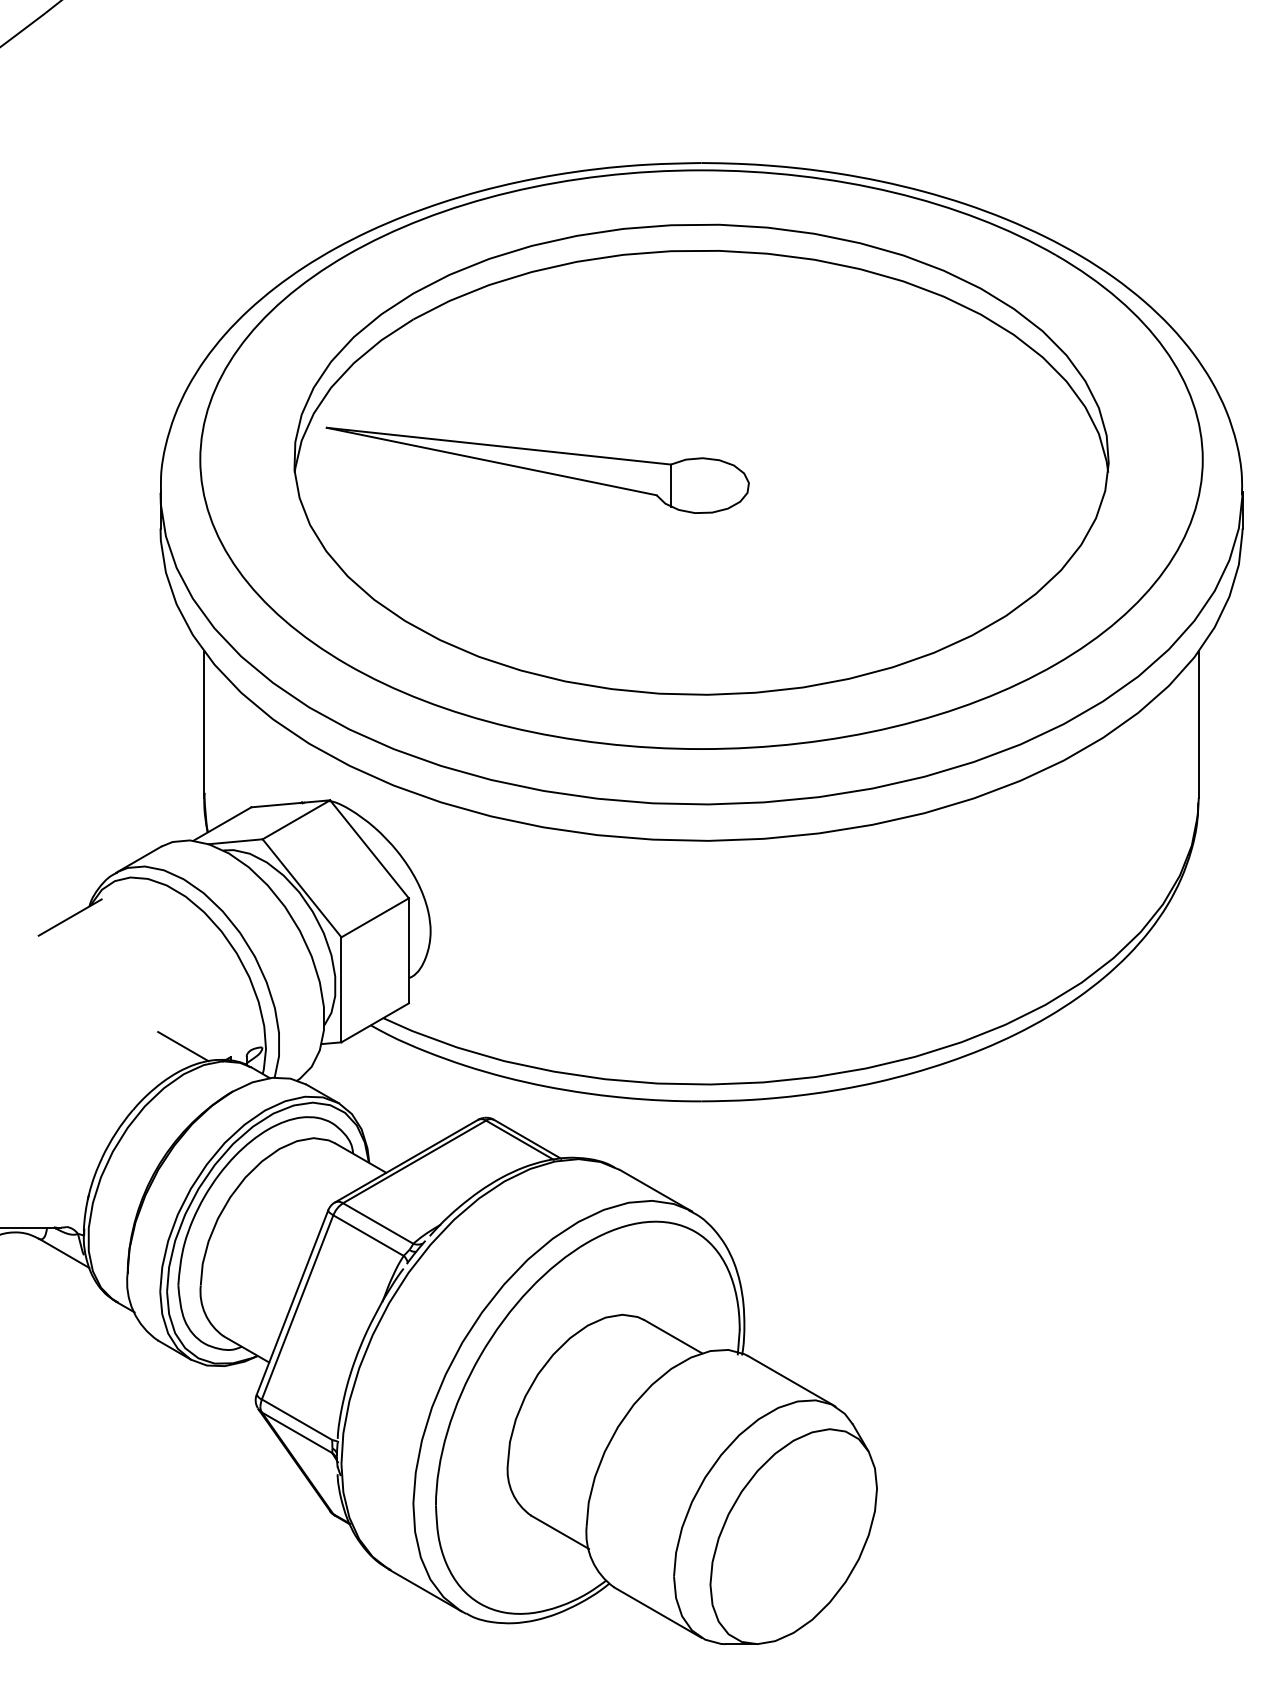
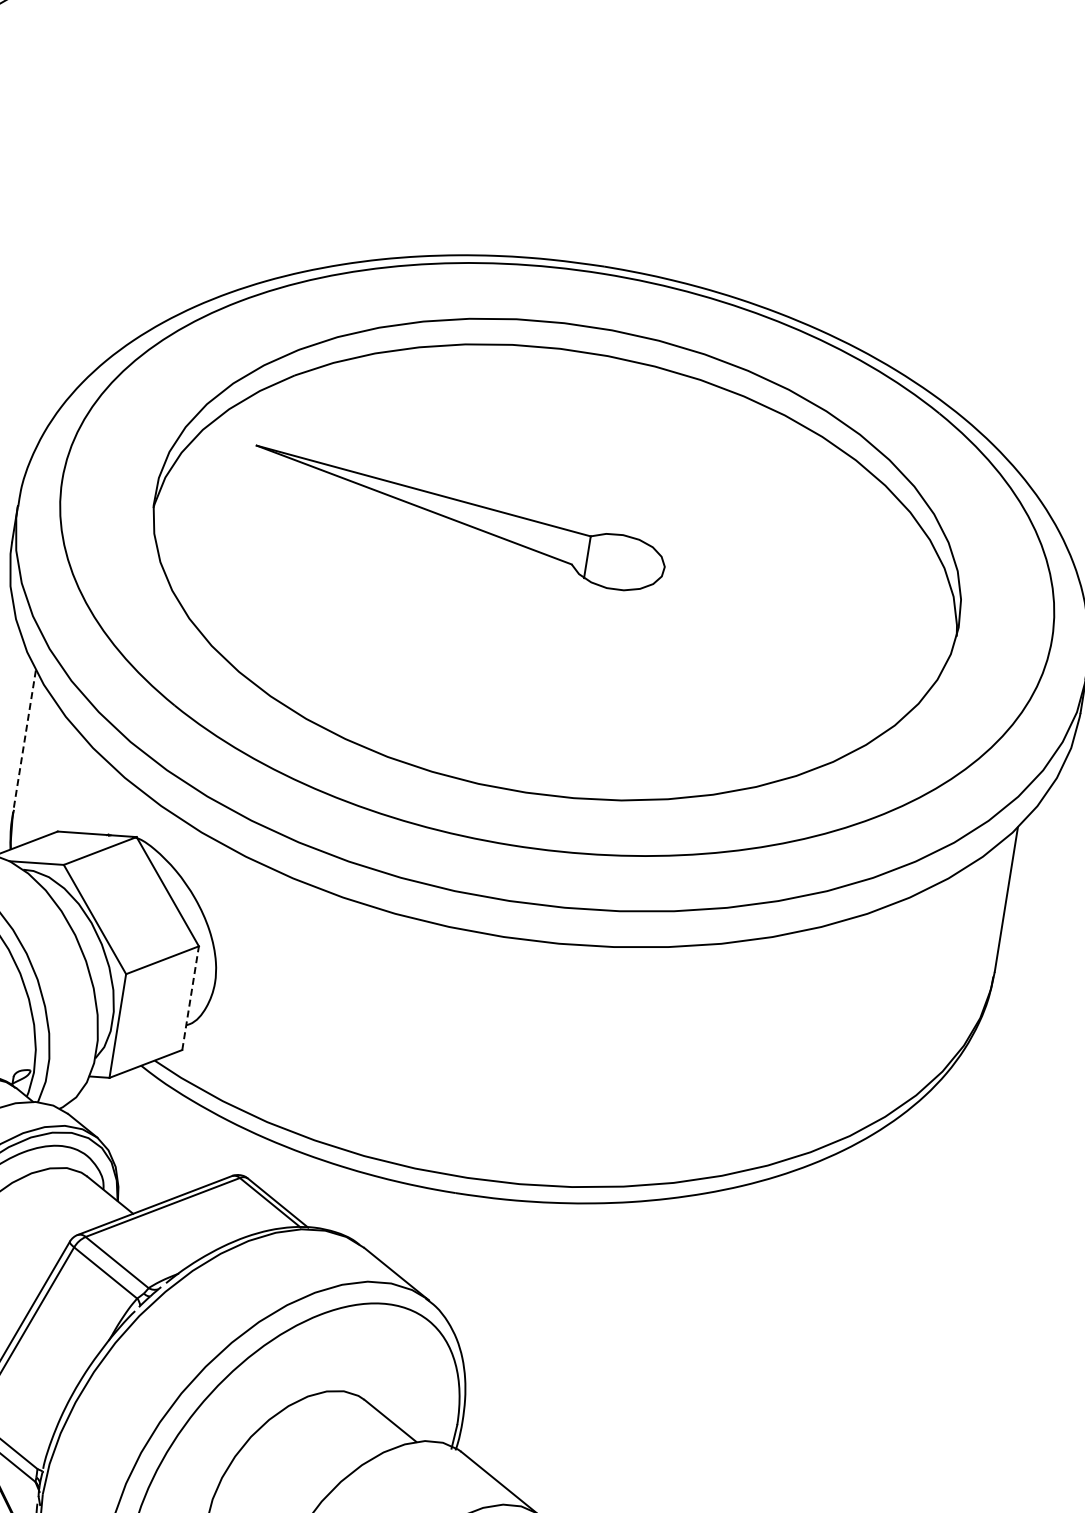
part: (537, 469) -> (458, 520), moved
line: (204, 724) -> (24, 742), solid -> dashed
line: (408, 950) -> (190, 997), solid -> dashed

